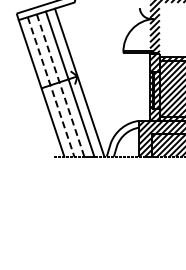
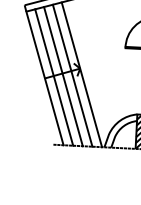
line: (60, 85) -> (63, 76), dashed -> solid
line: (51, 87) -> (54, 78), dashed -> solid

